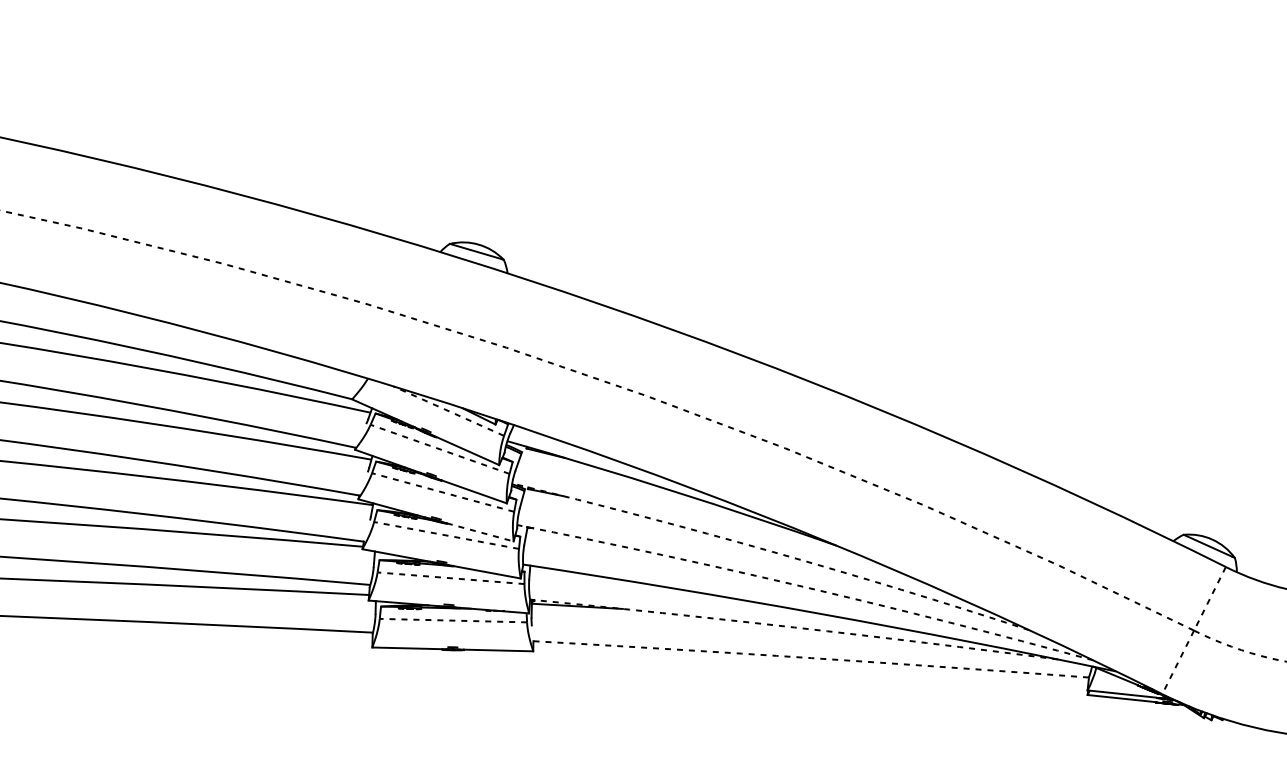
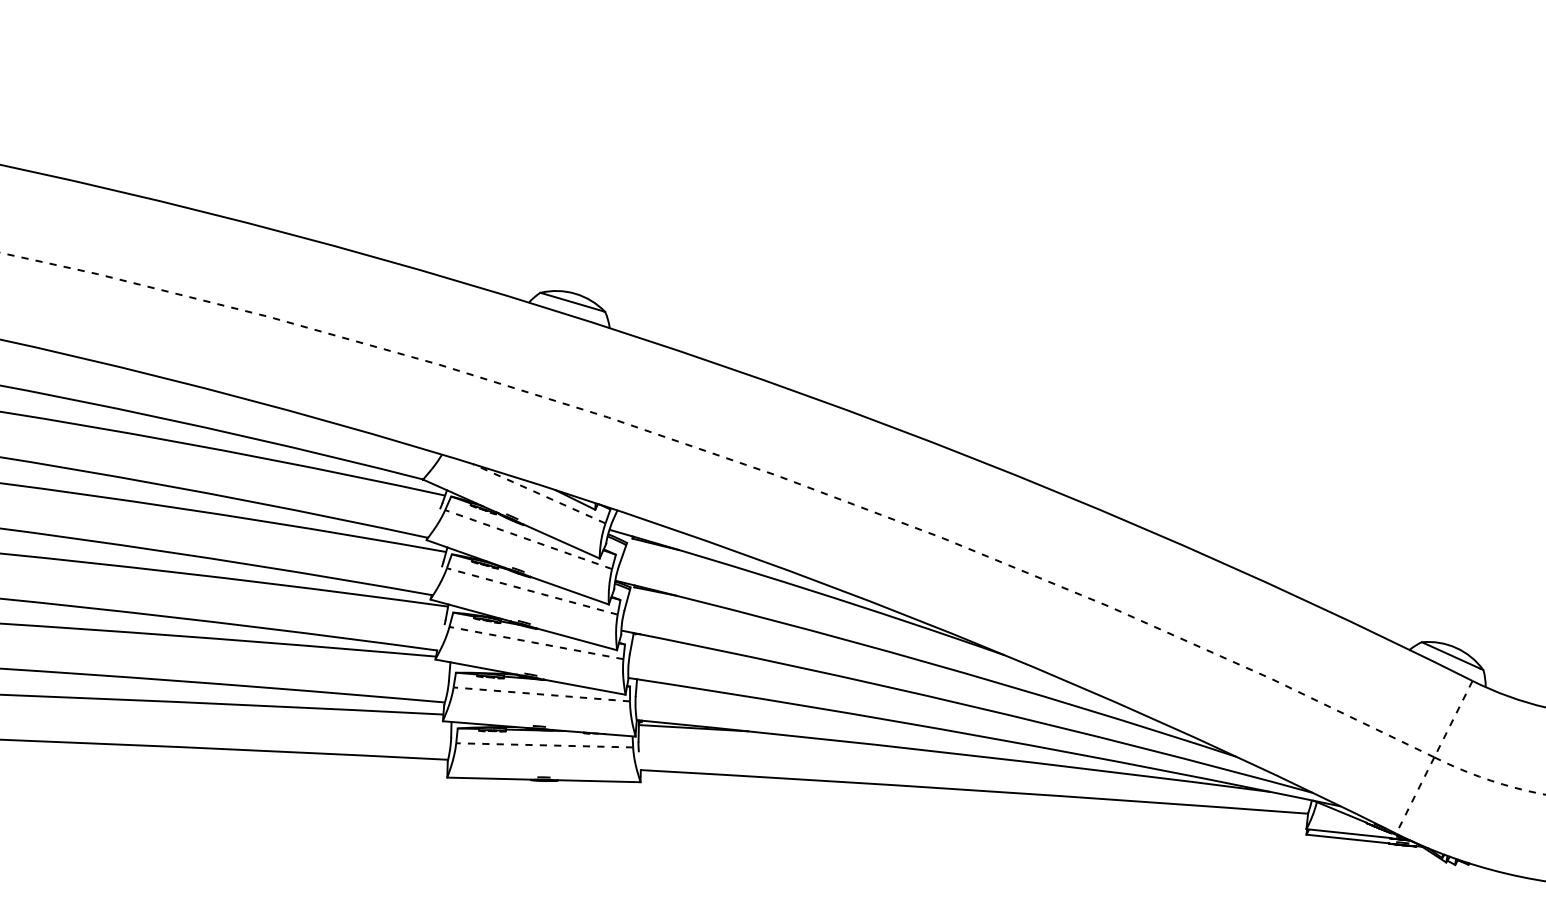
line: (479, 532) -> (576, 639), dashed -> solid
arc: (772, 551) -> (927, 662), dashed -> solid
arc: (806, 587) -> (968, 705), dashed -> solid
arc: (794, 627) -> (954, 753), dashed -> solid
arc: (811, 658) -> (974, 790), dashed -> solid

